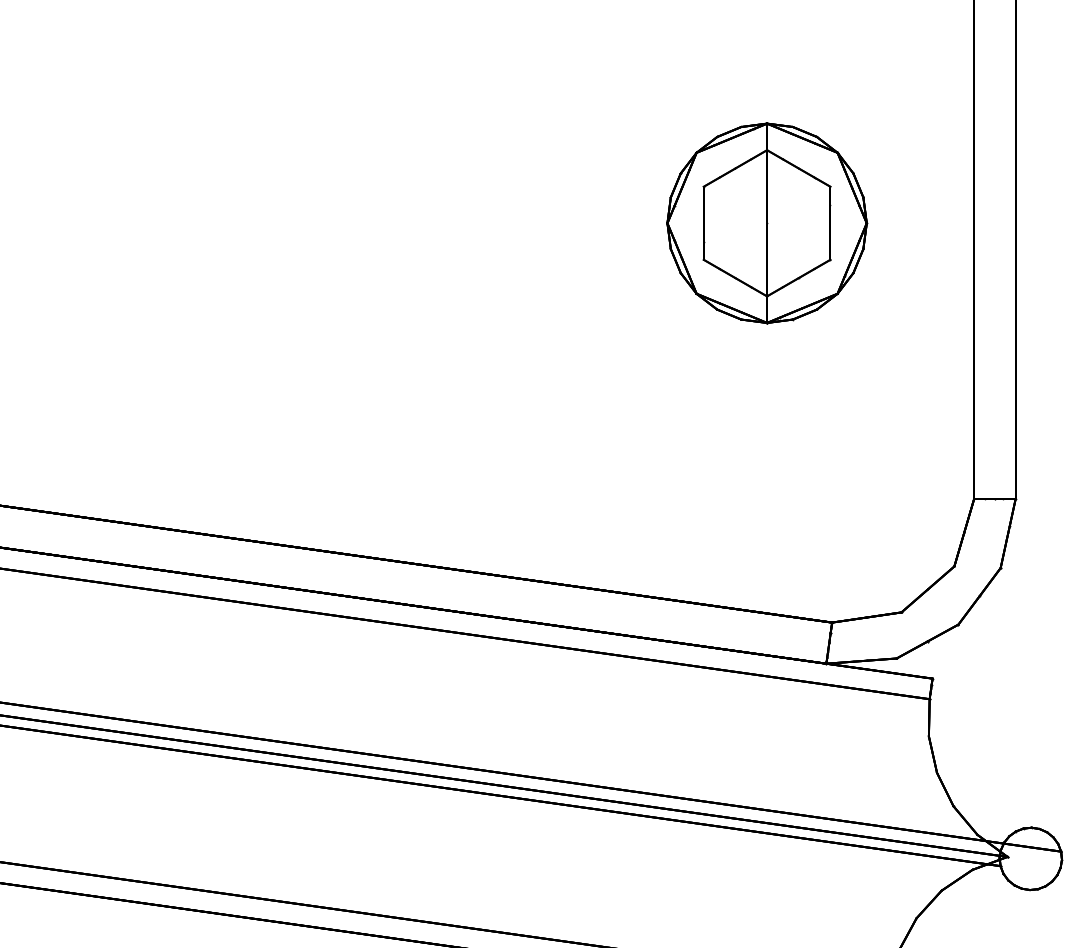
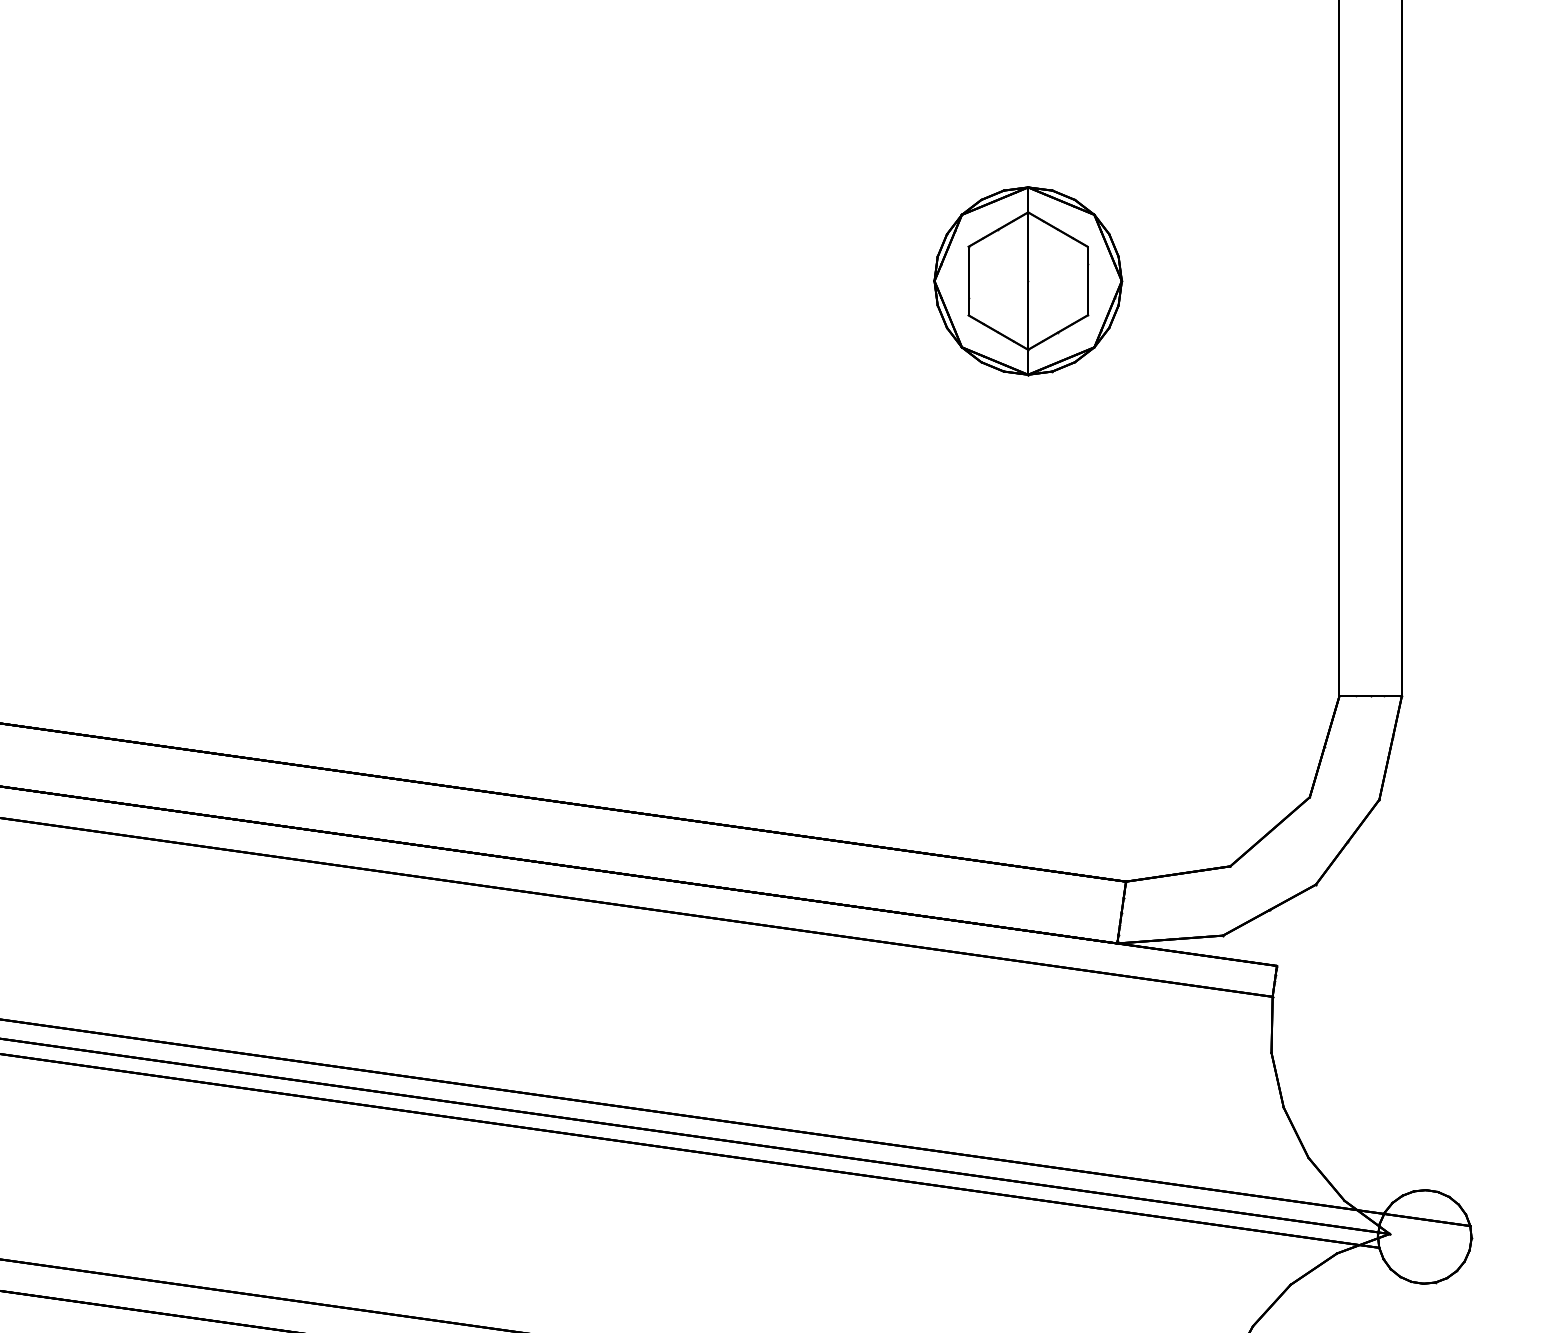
part: (766, 222) -> (1027, 280), size x0.62

